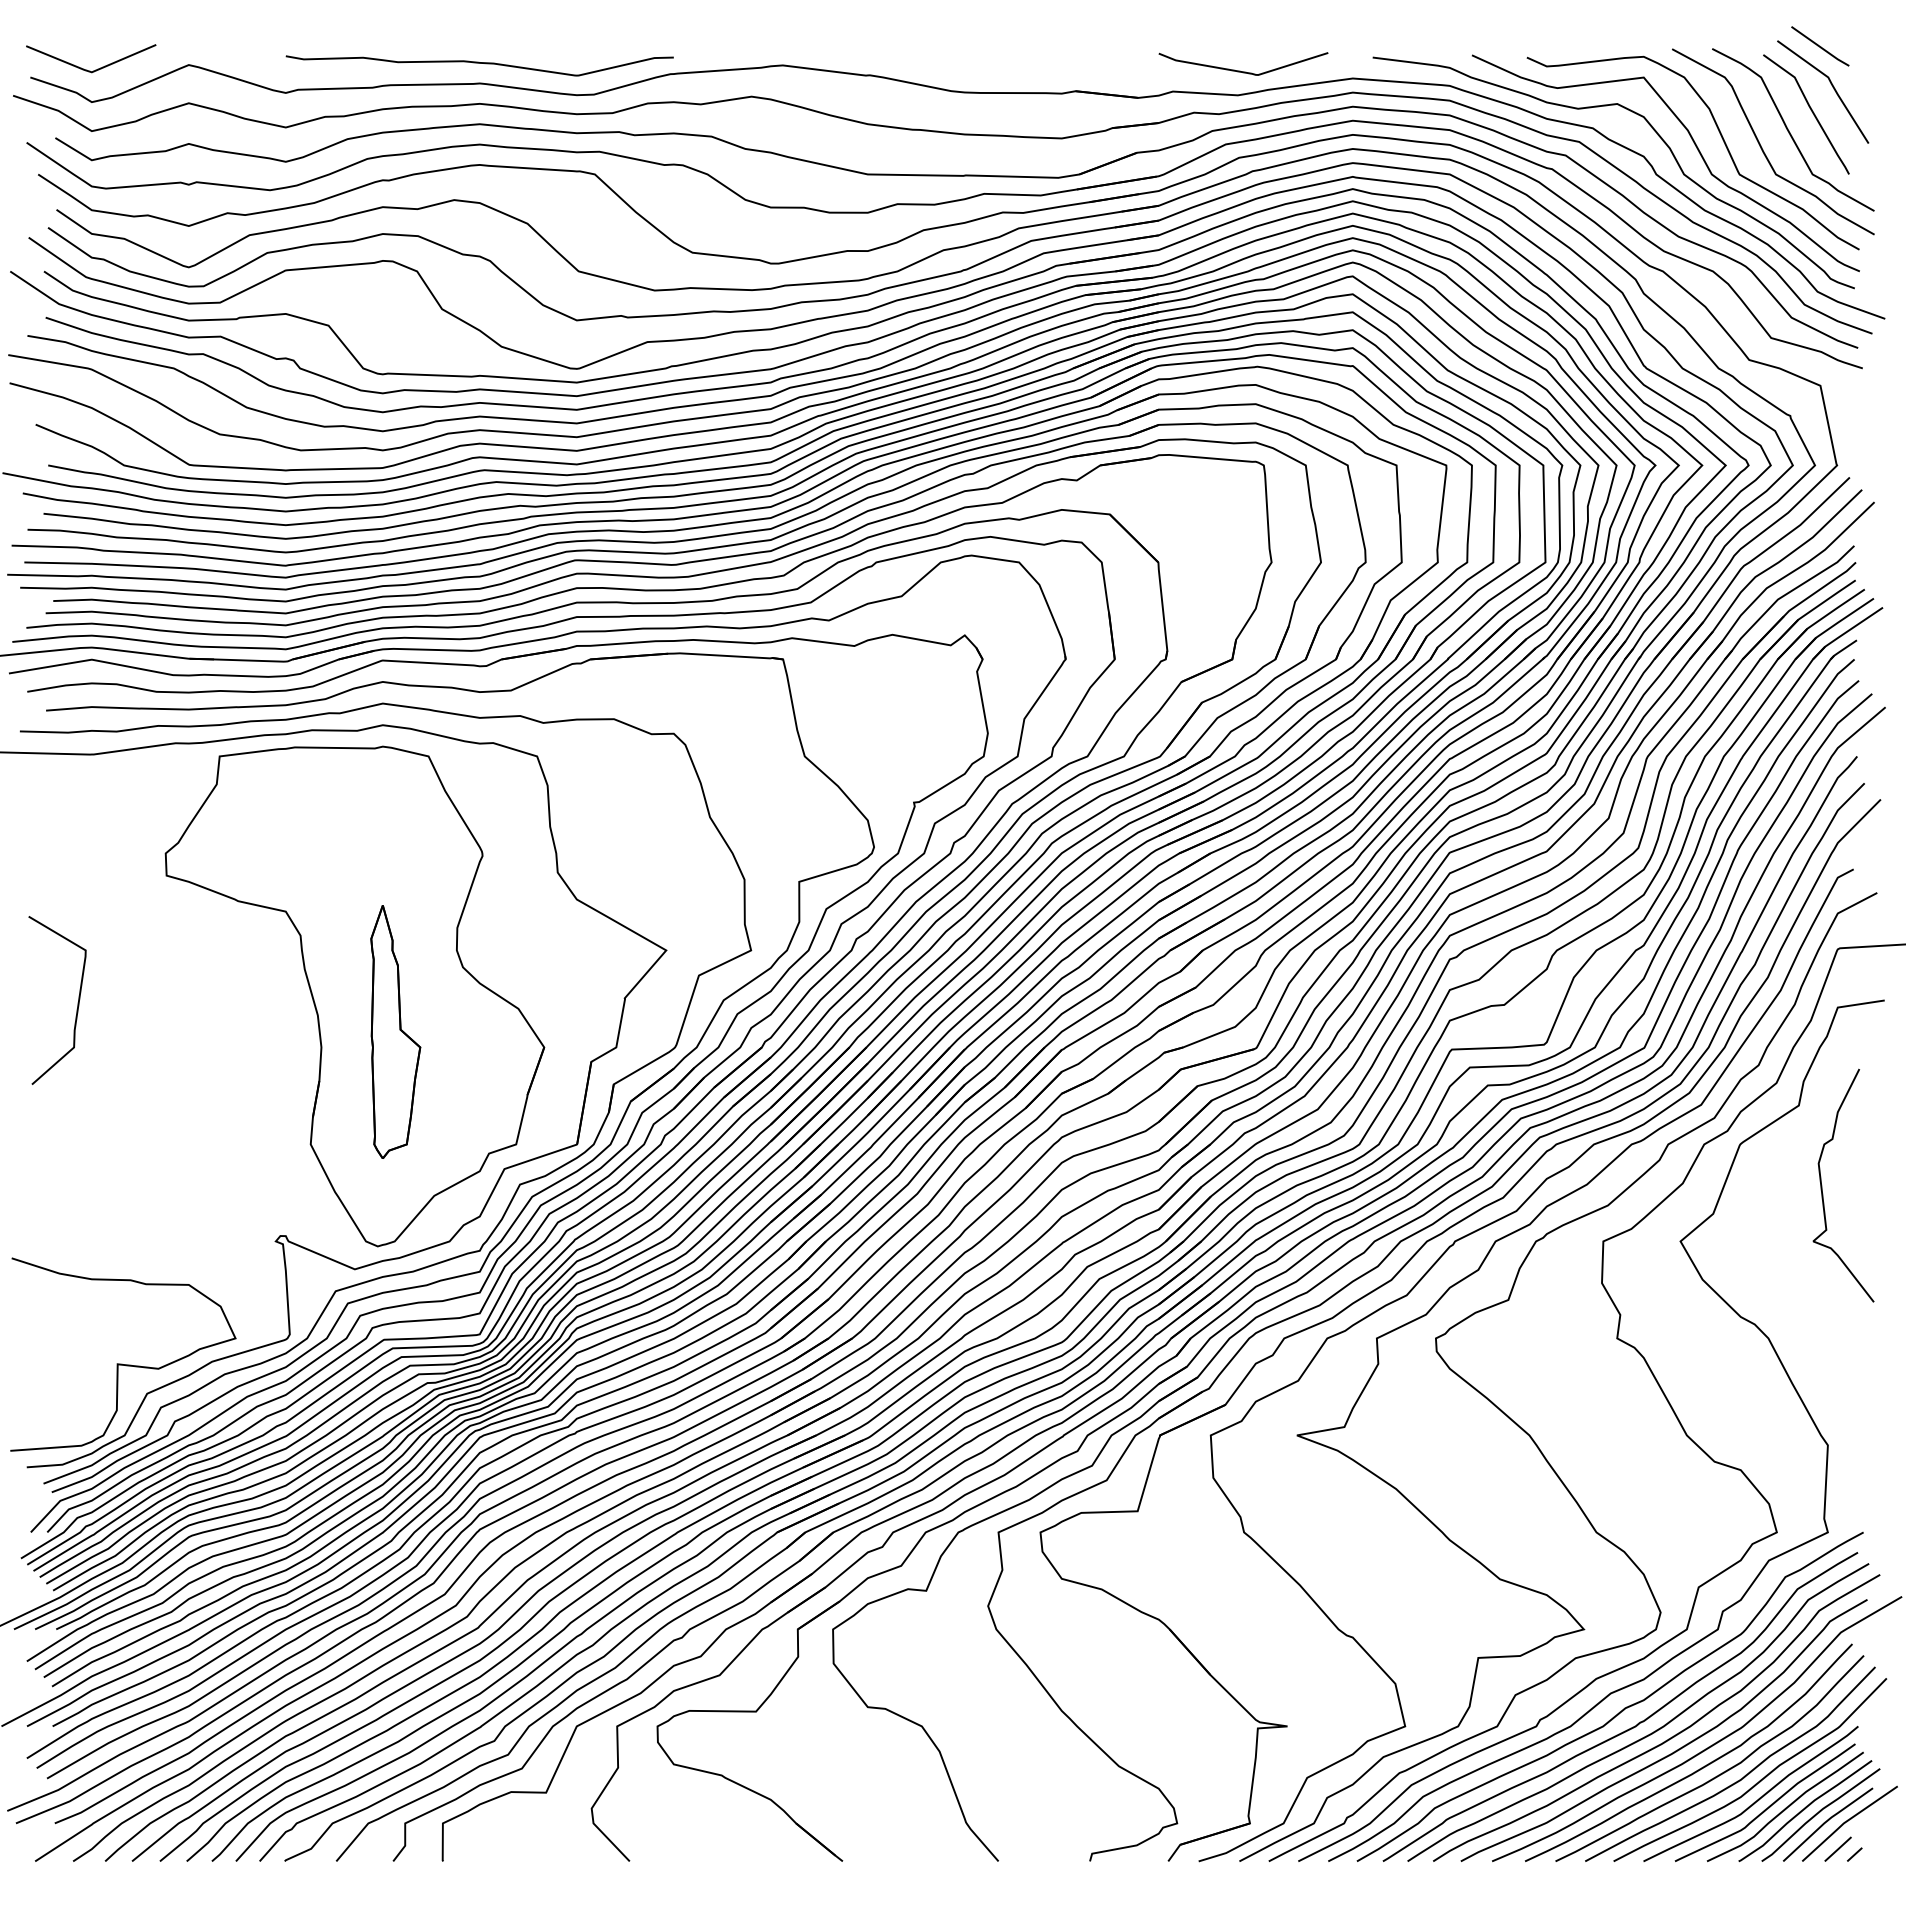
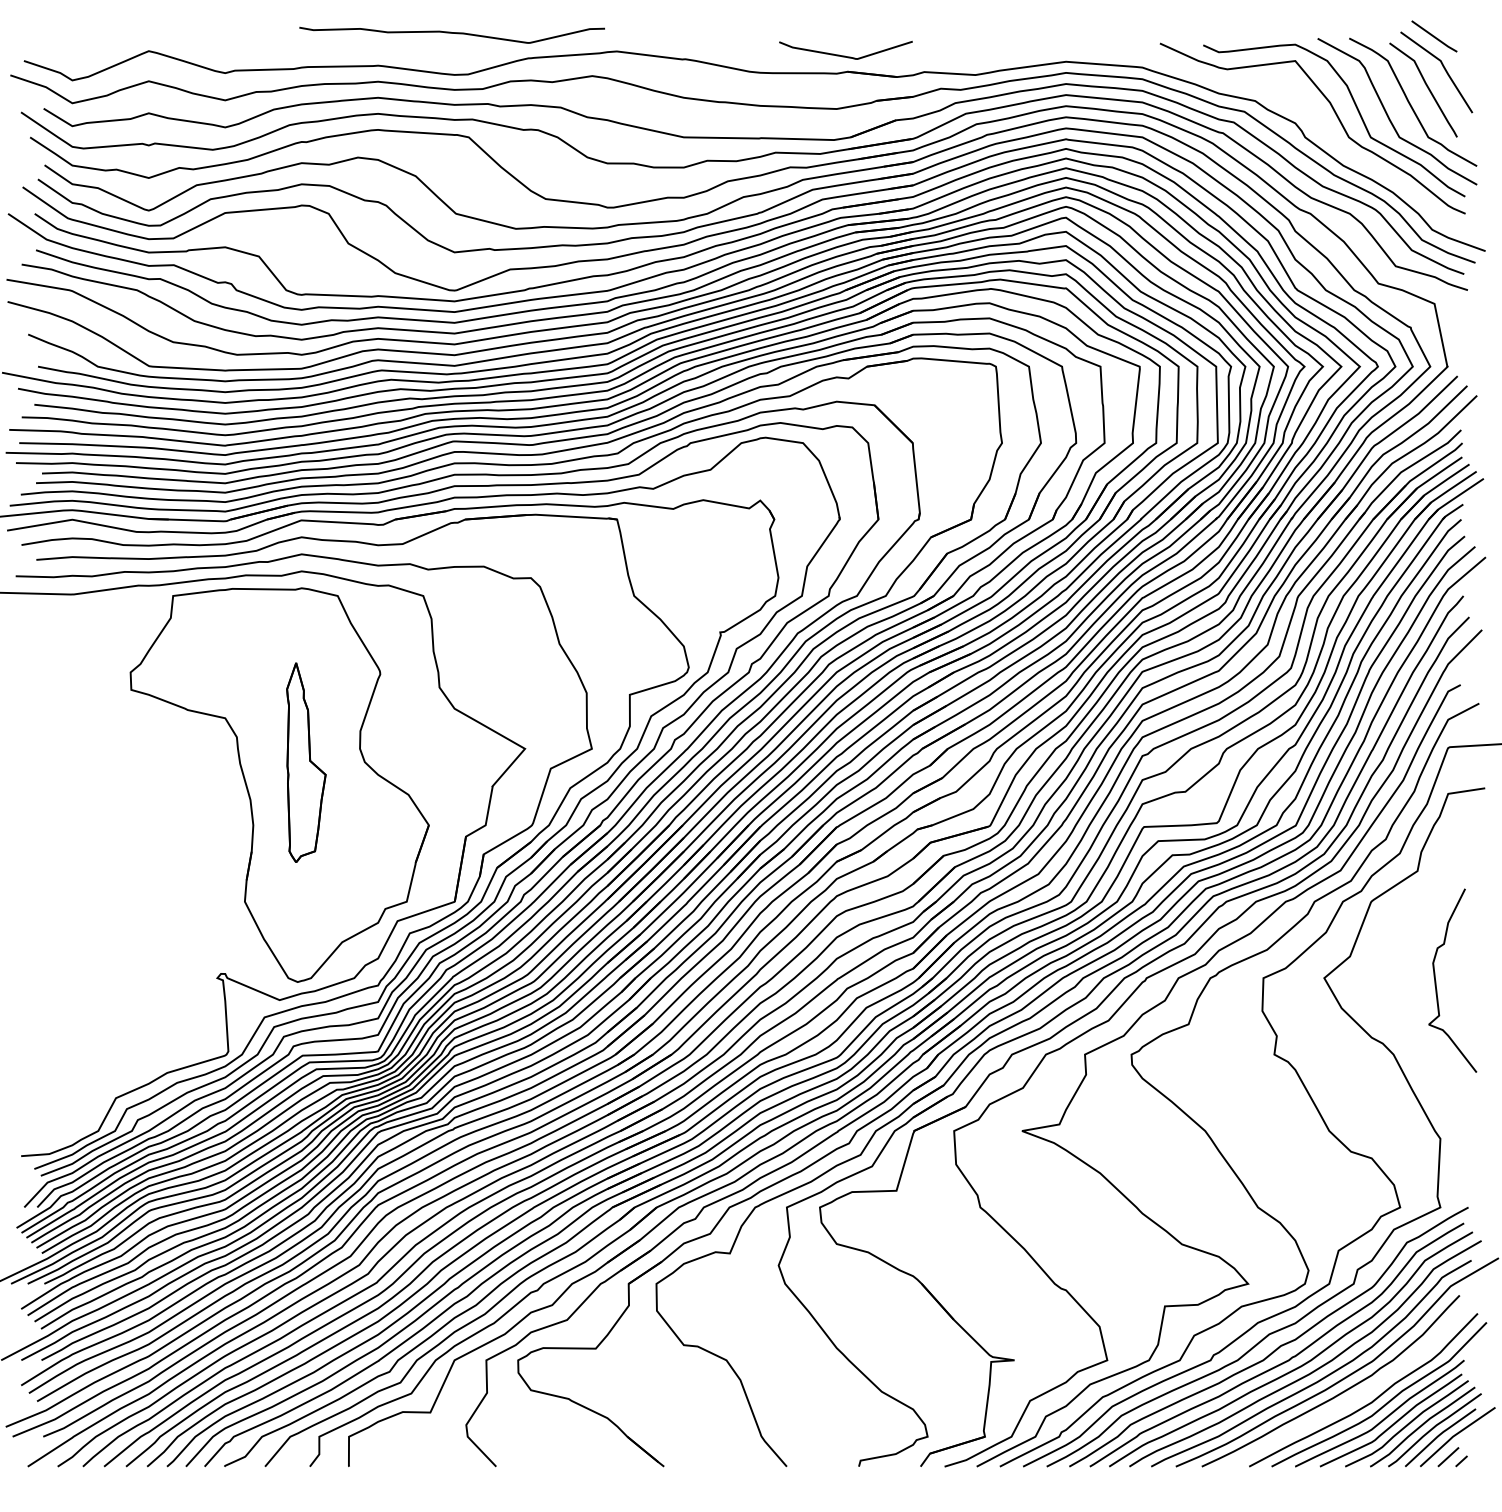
curve: (479, 63) -> (451, 33), moved
line: (97, 68) -> (76, 53), removed
curve: (1240, 70) -> (843, 55), moved
curve: (1657, 135) -> (1306, 106), removed
curve: (77, 1002) -> (61, 789), removed
part: (395, 1031) -> (306, 762), moved
curve: (1822, 1185) -> (1436, 980), moved
curve: (122, 1363) -> (96, 1074), removed
curve: (1718, 1774) -> (1354, 1398), removed

